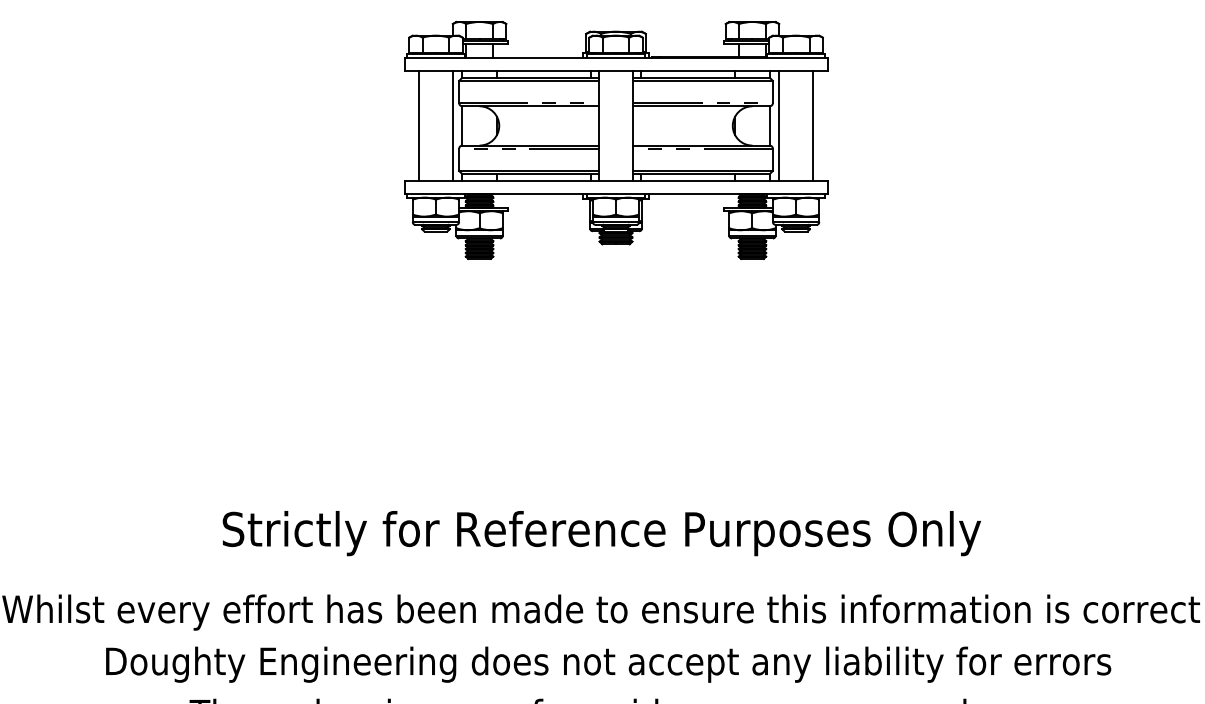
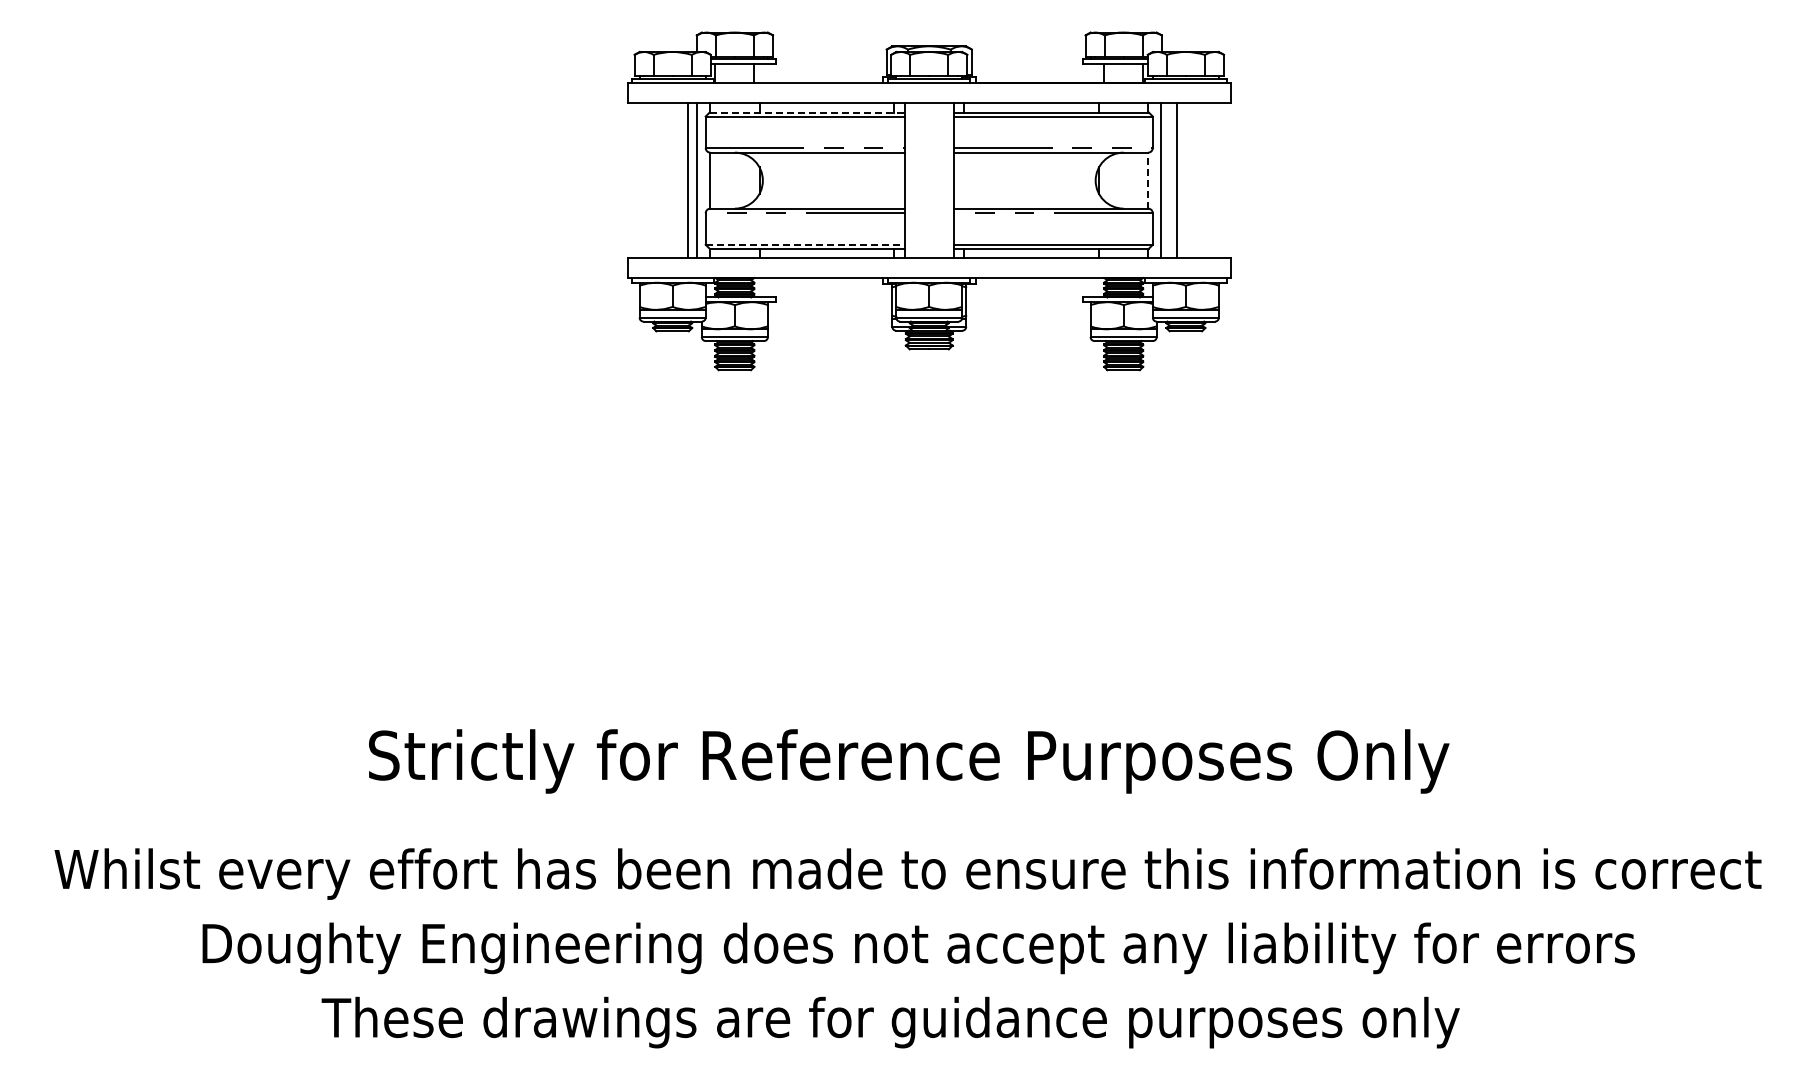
line: (530, 78) -> (807, 112), solid -> dashed
line: (418, 125) -> (687, 180), moved
line: (769, 125) -> (1148, 180), solid -> dashed
line: (813, 125) -> (1176, 180), moved
line: (529, 170) -> (805, 244), solid -> dashed

